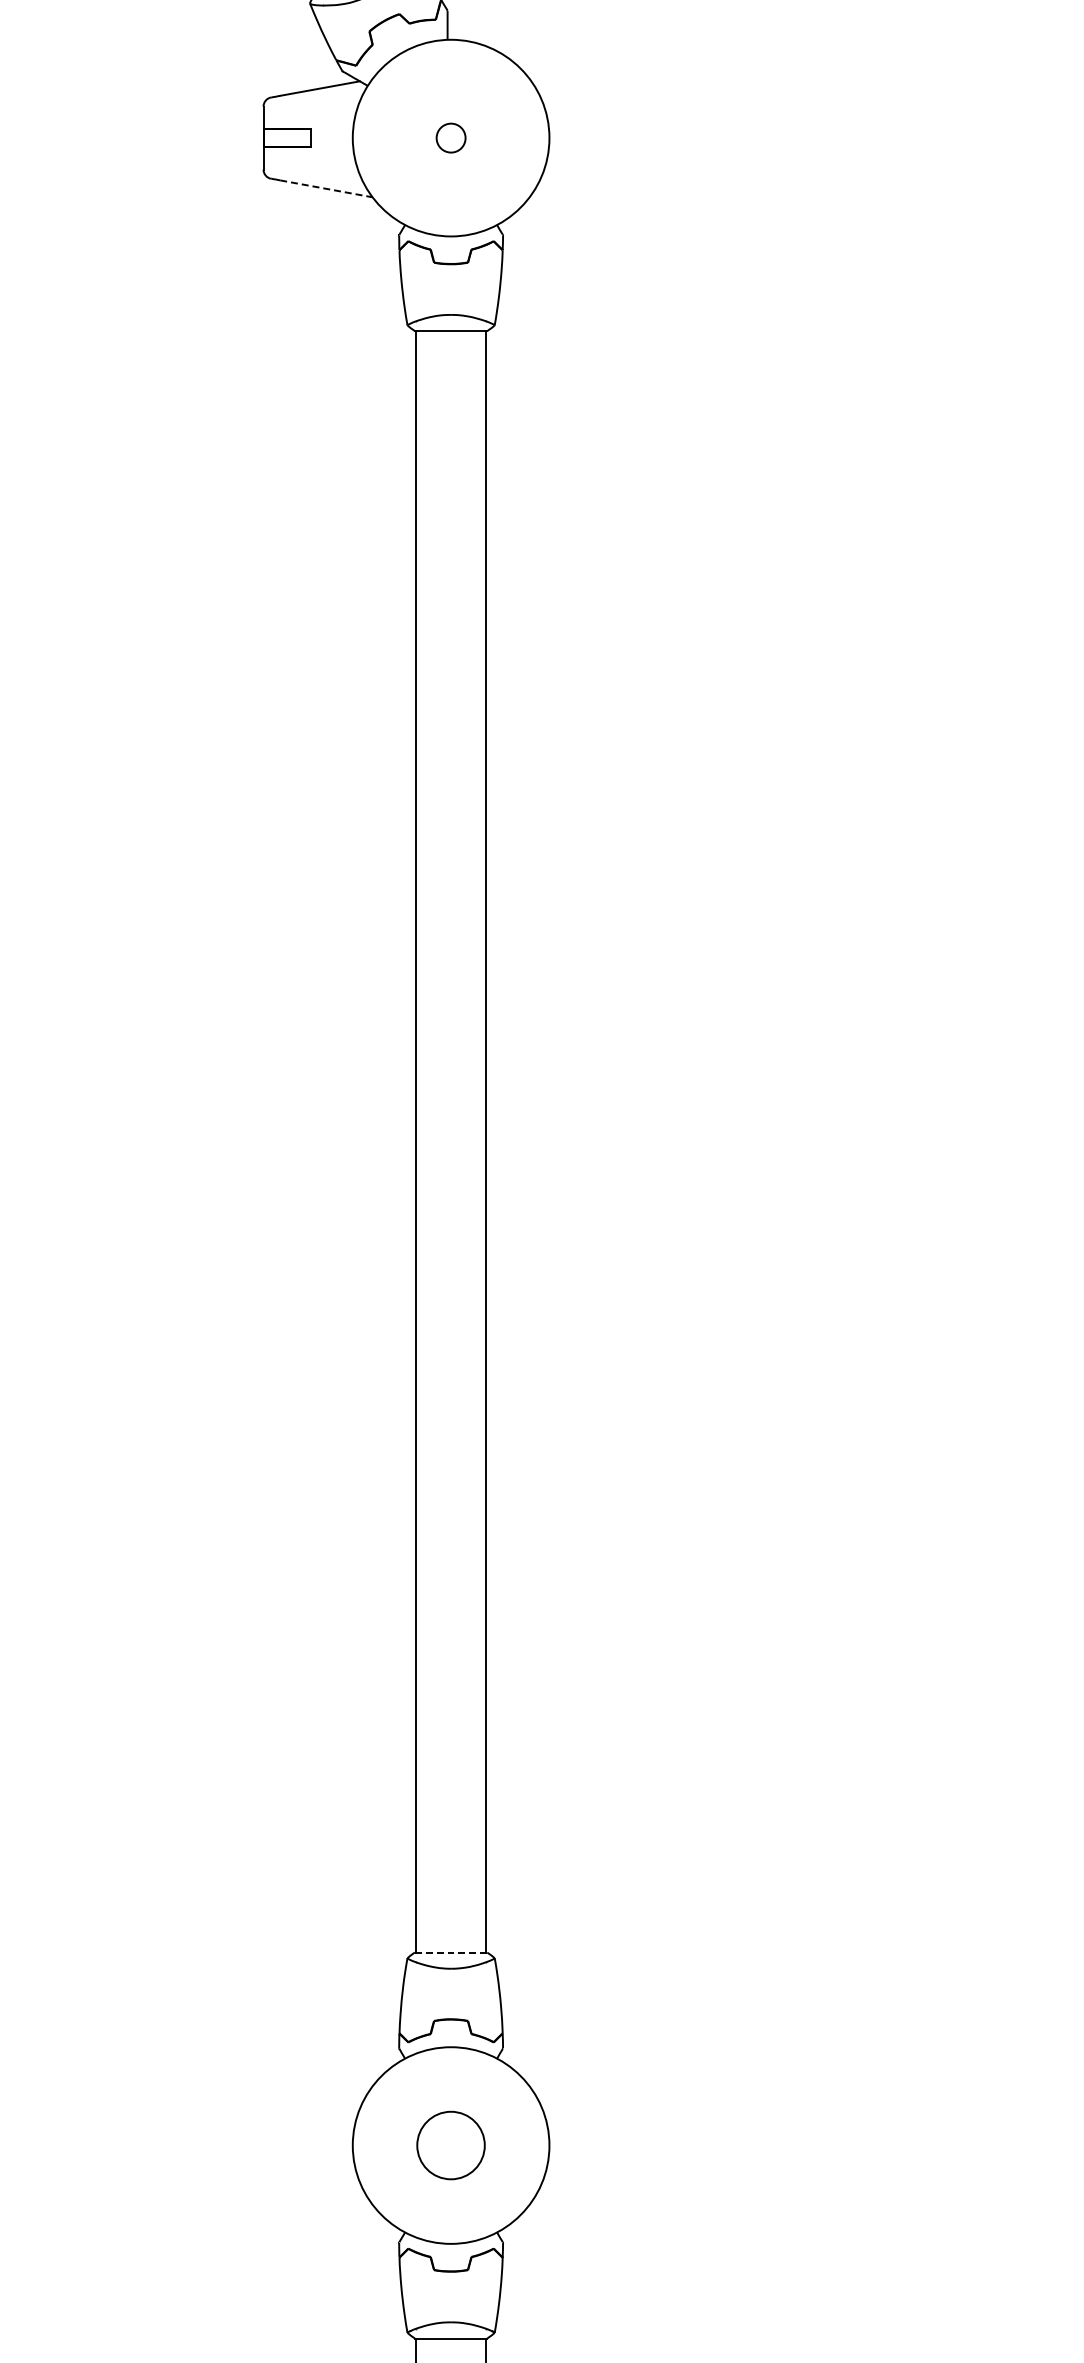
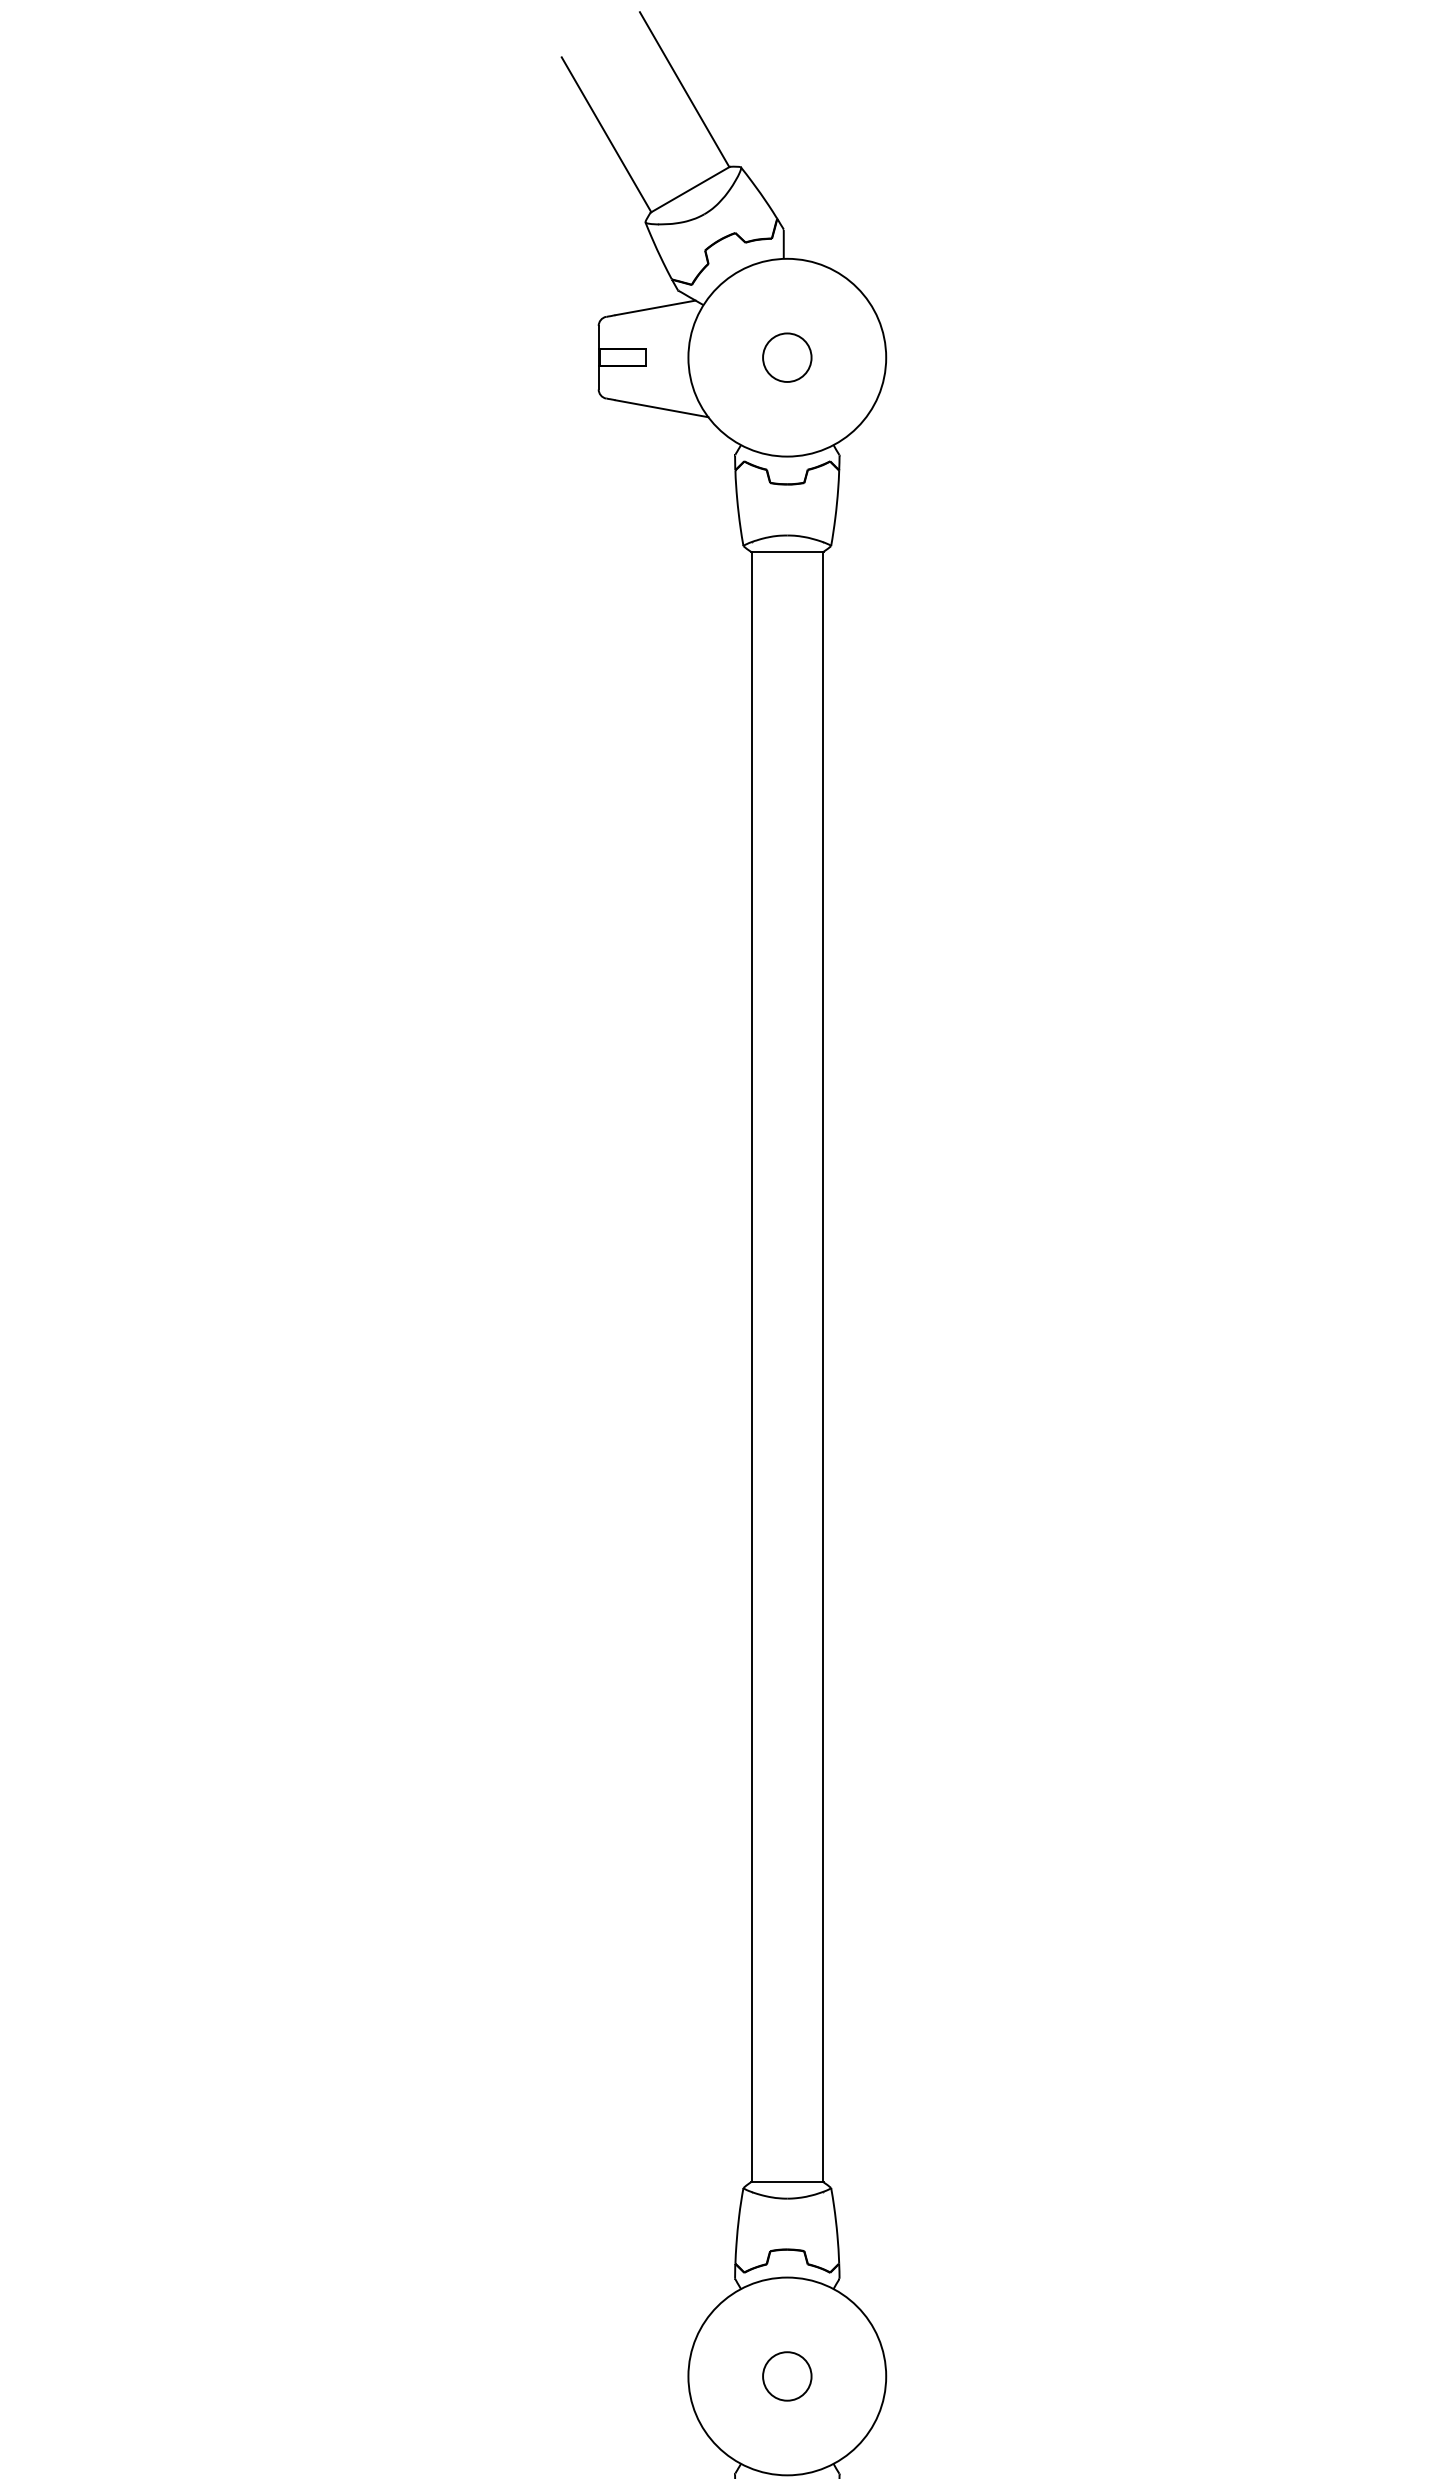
circle: (451, 137) -> (787, 357), size x1.67
line: (327, 188) -> (662, 408), dashed -> solid
line: (450, 1952) -> (786, 2182), dashed -> solid
circle: (451, 2145) -> (787, 2376), size x0.71

